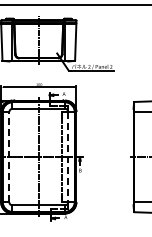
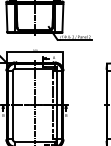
line: (9, 156) -> (12, 104), dashed -> solid
line: (68, 157) -> (57, 105), dashed -> solid

